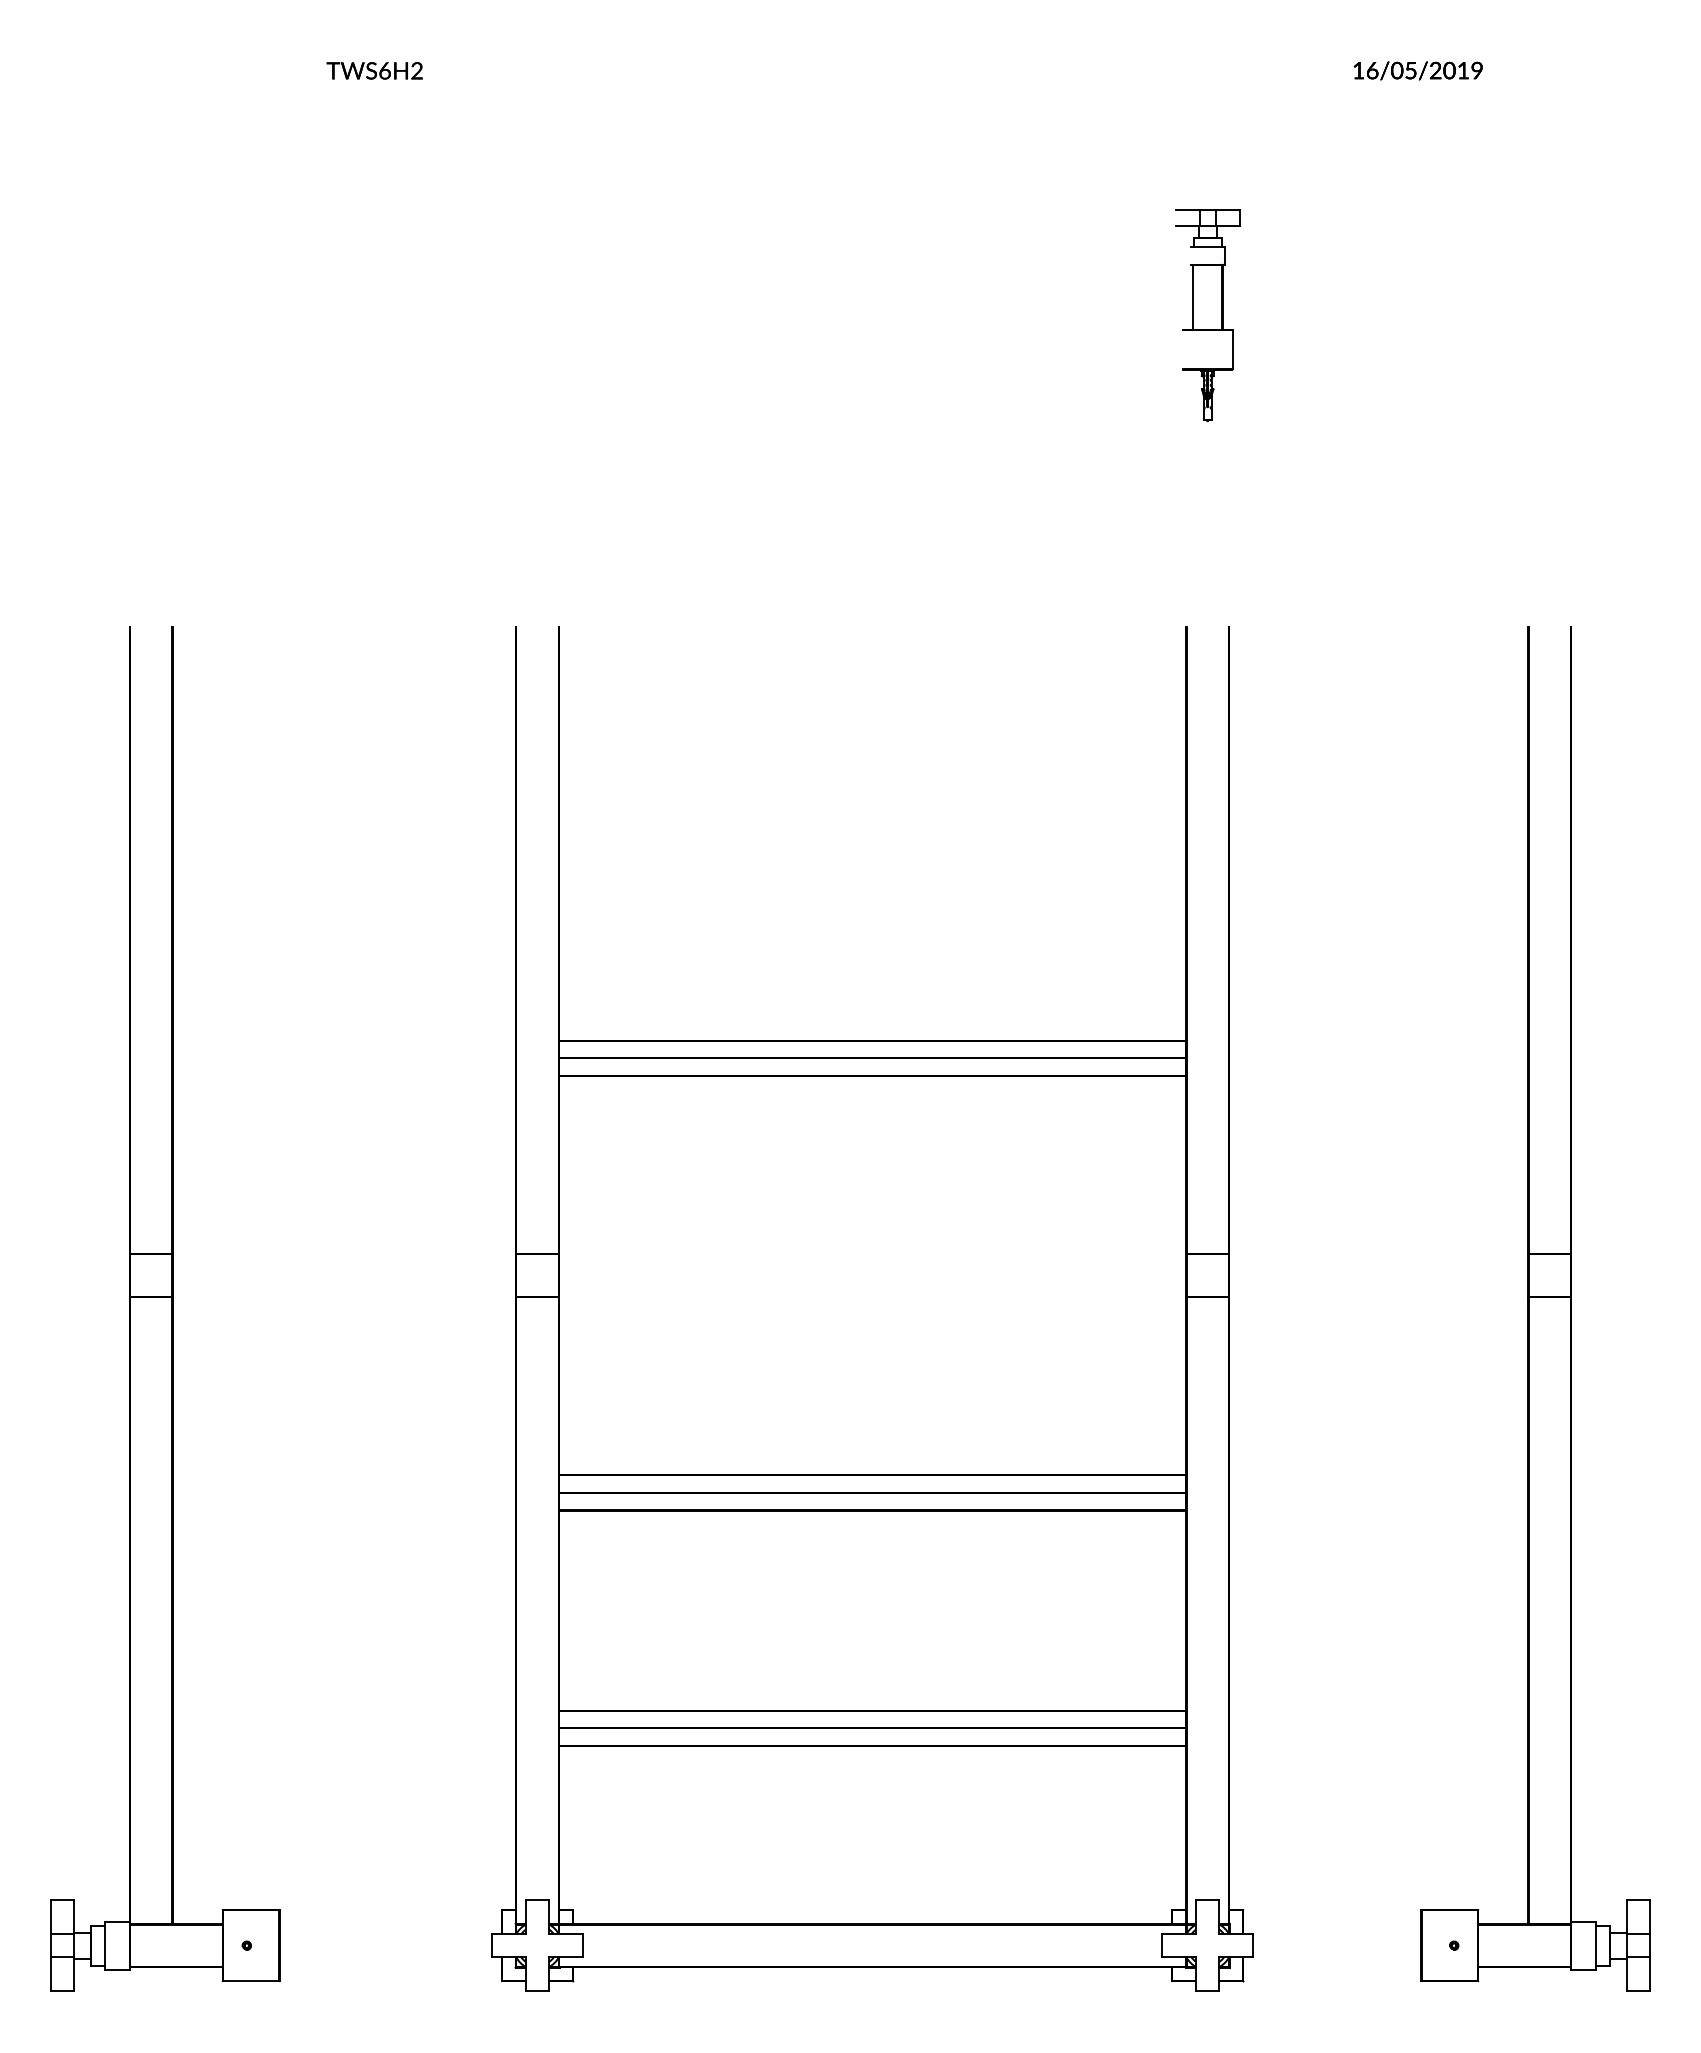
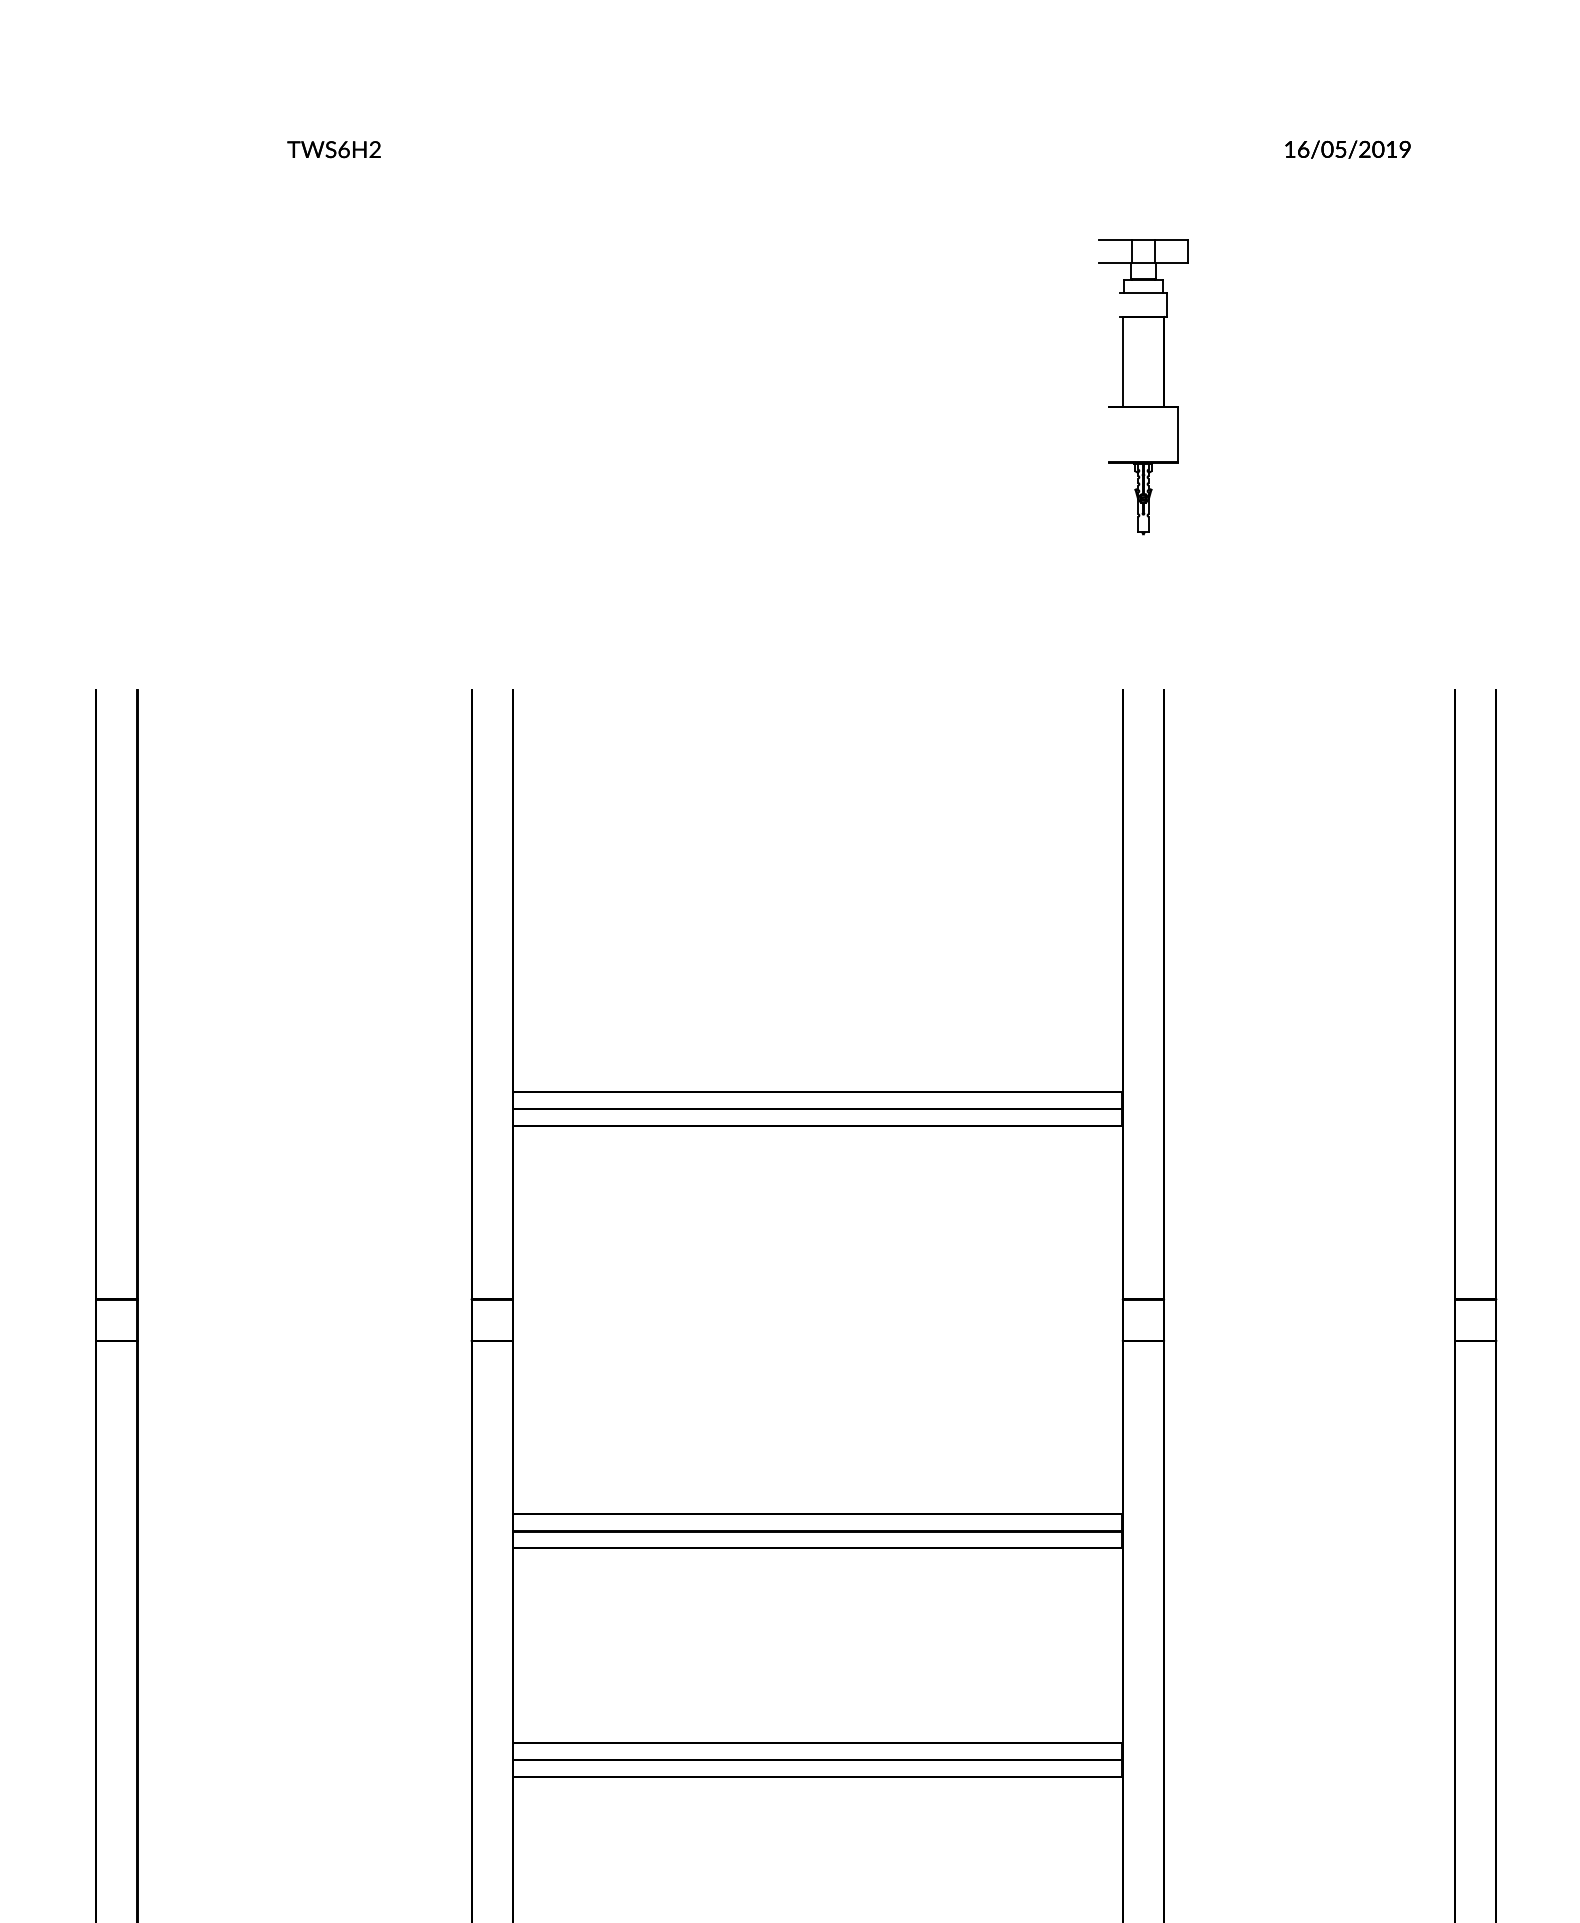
part: (1207, 315) -> (1143, 387), size x1.43

